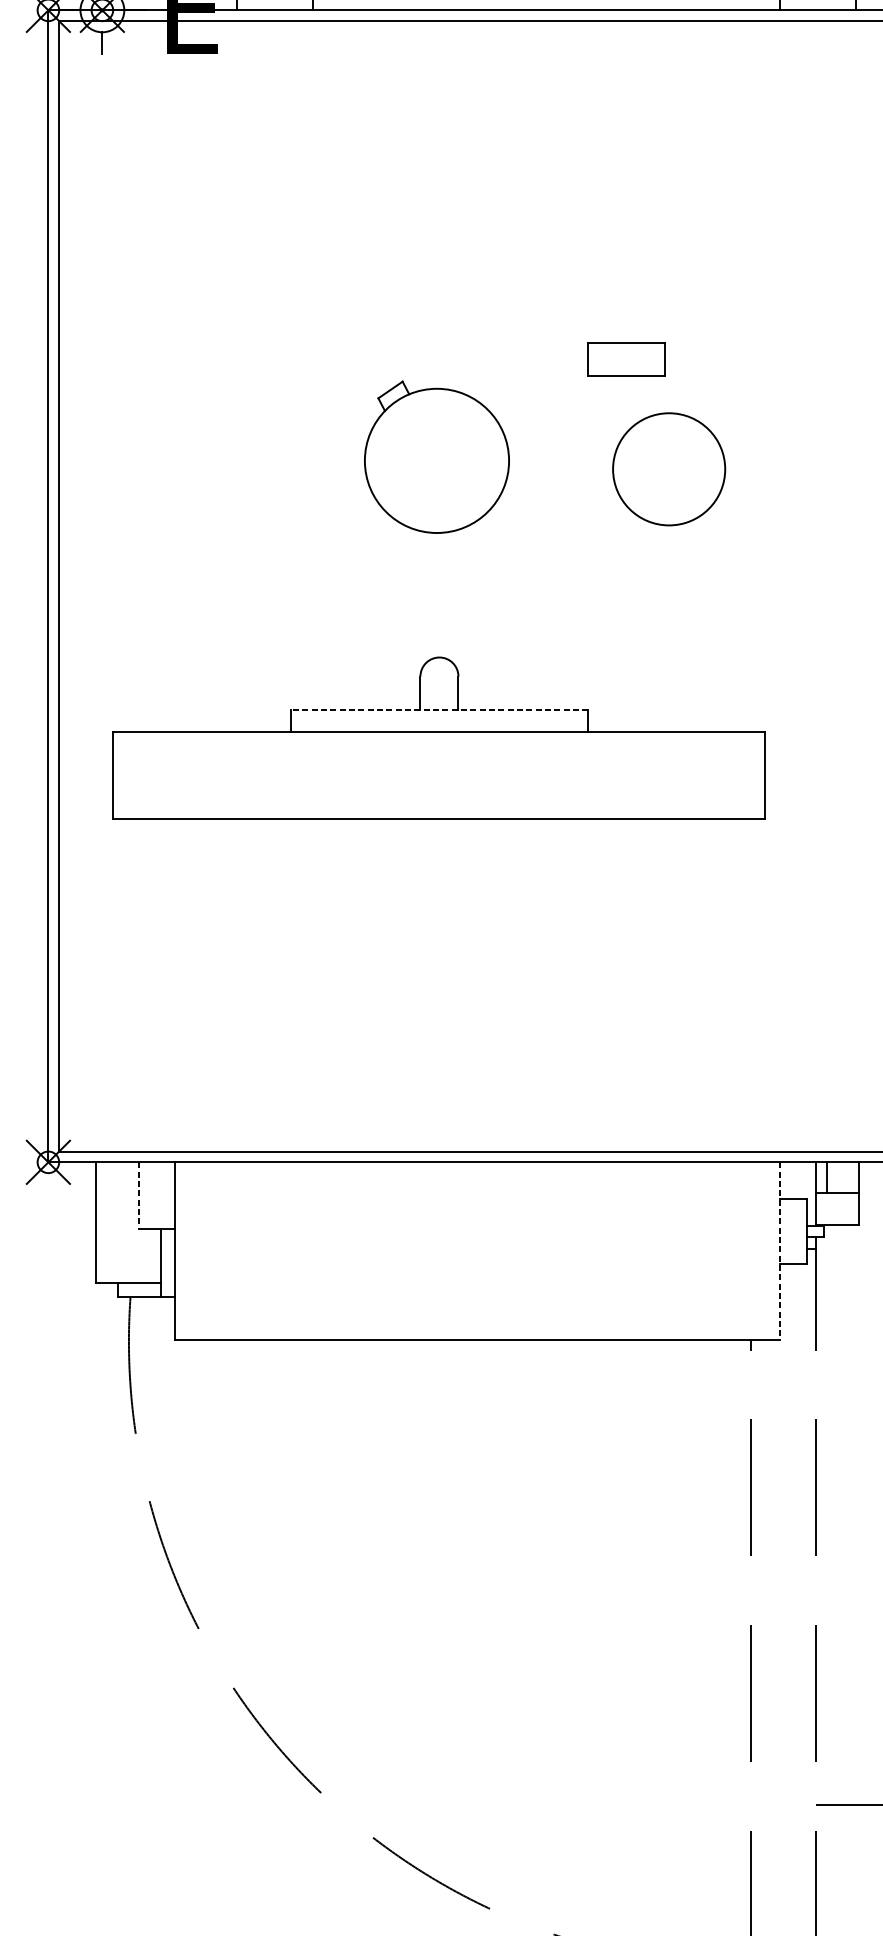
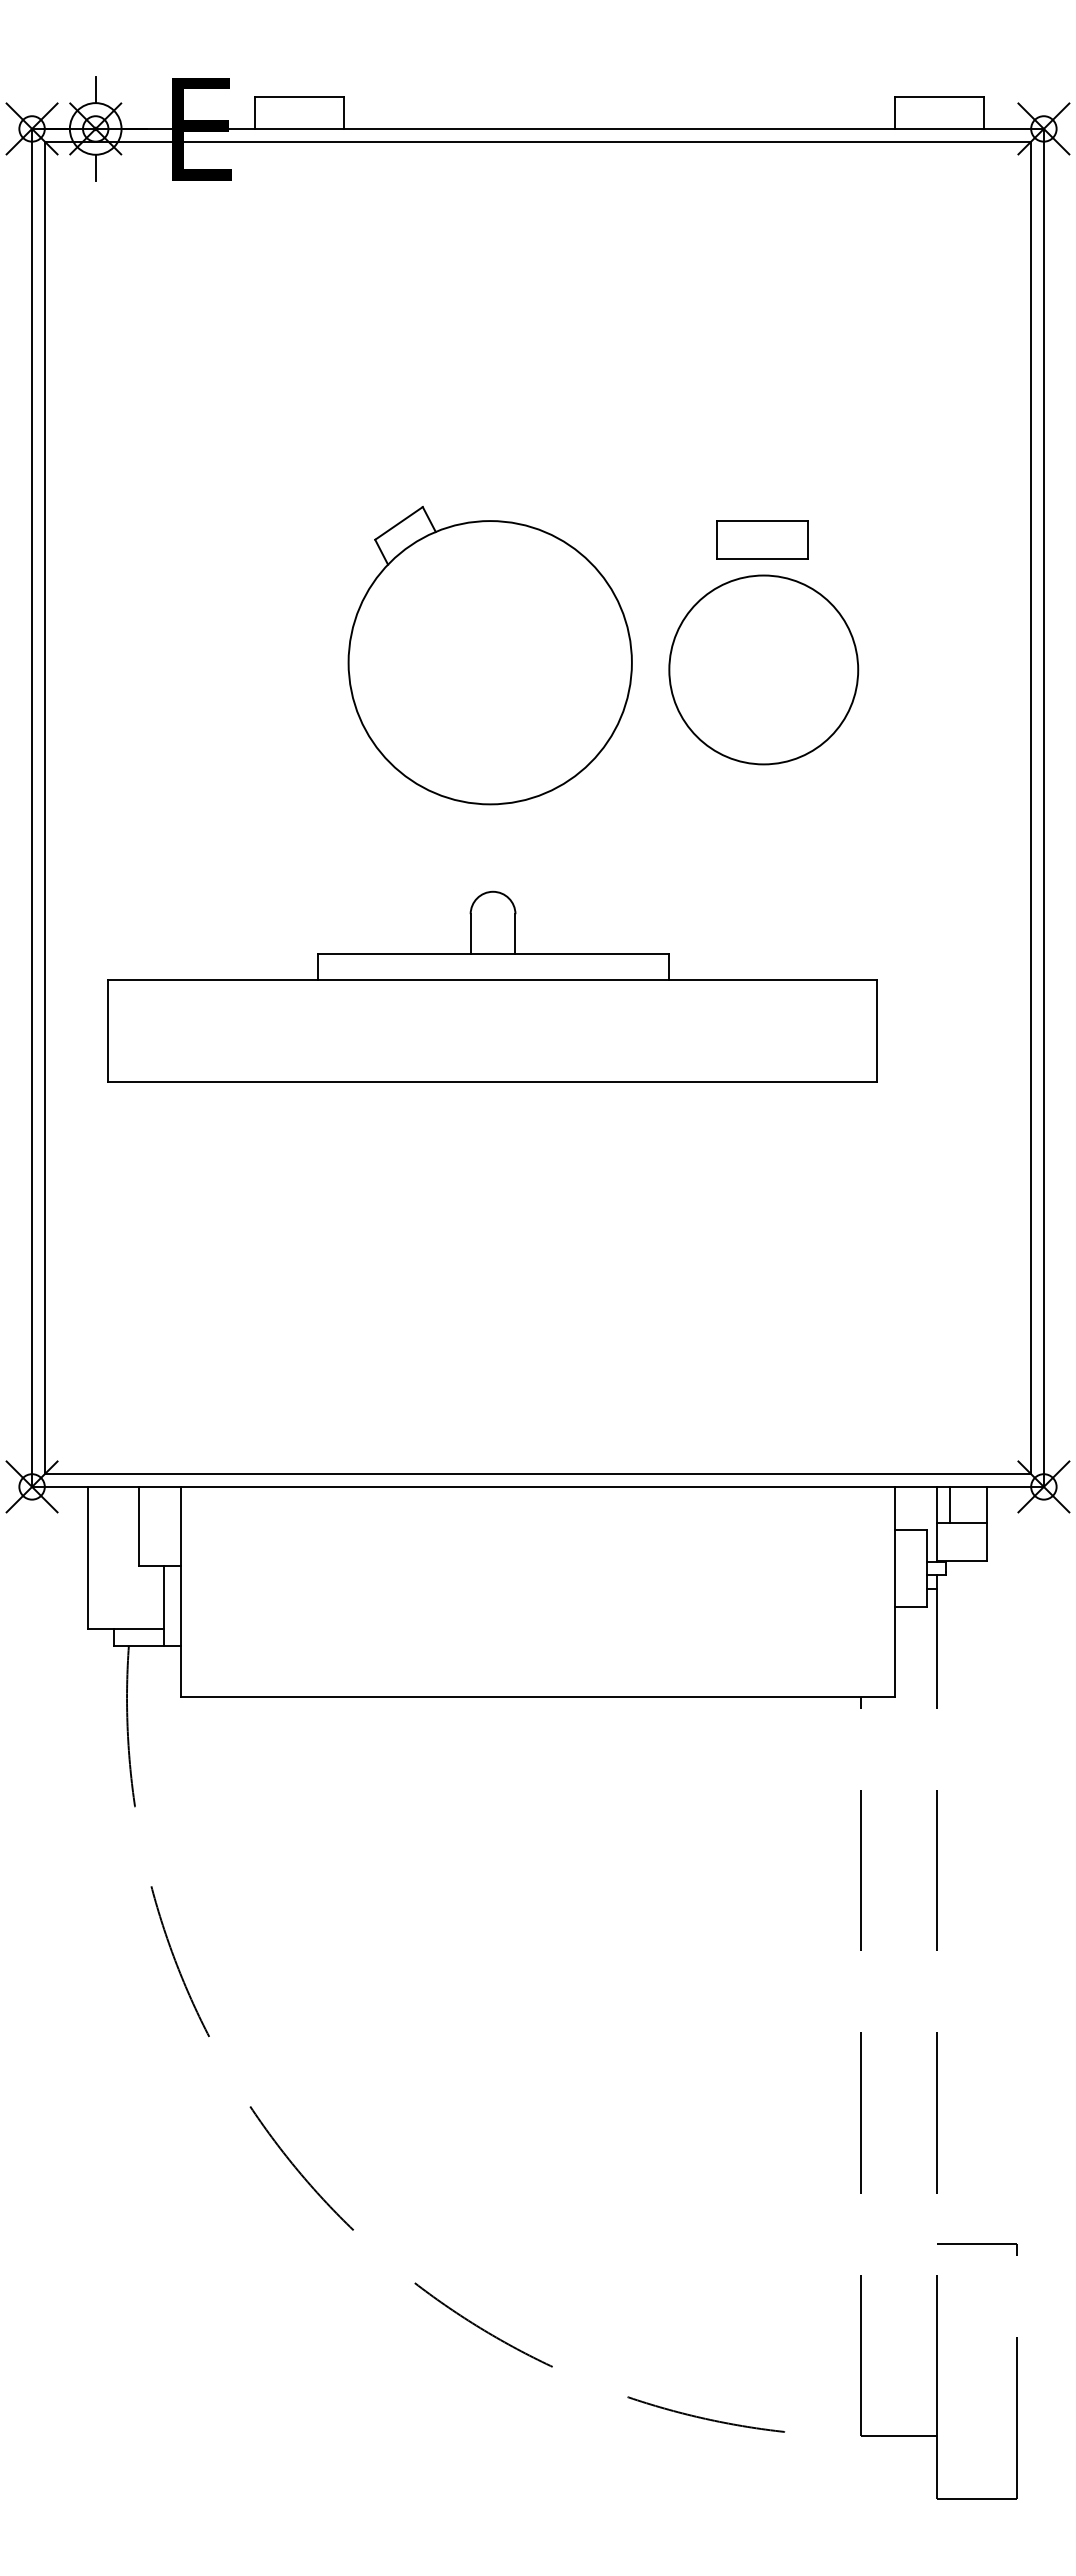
part: (626, 358) -> (762, 539), moved
part: (436, 457) -> (489, 655), size x1.67
circle: (668, 468) -> (763, 669), size x1.43
line: (439, 709) -> (493, 953), dashed -> solid
line: (139, 1195) -> (139, 1526), dashed -> solid
line: (779, 1251) -> (894, 1591), dashed -> solid

